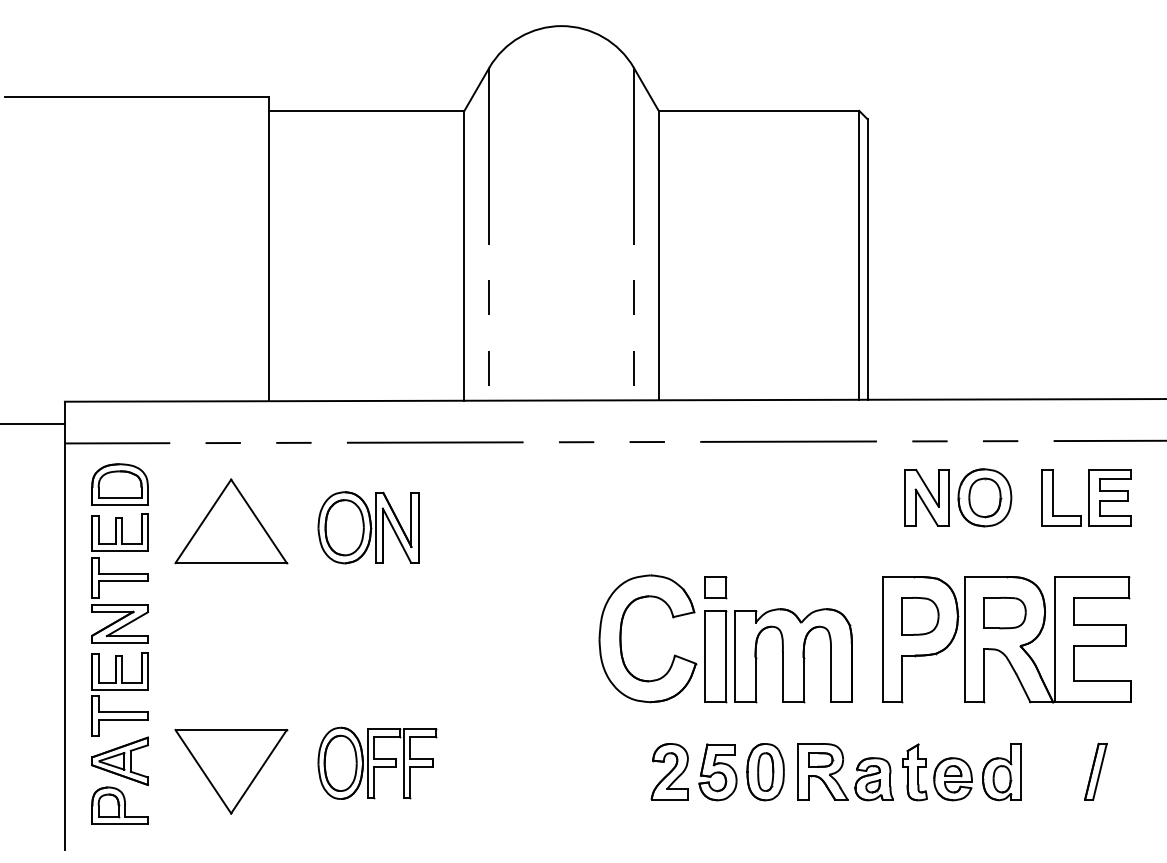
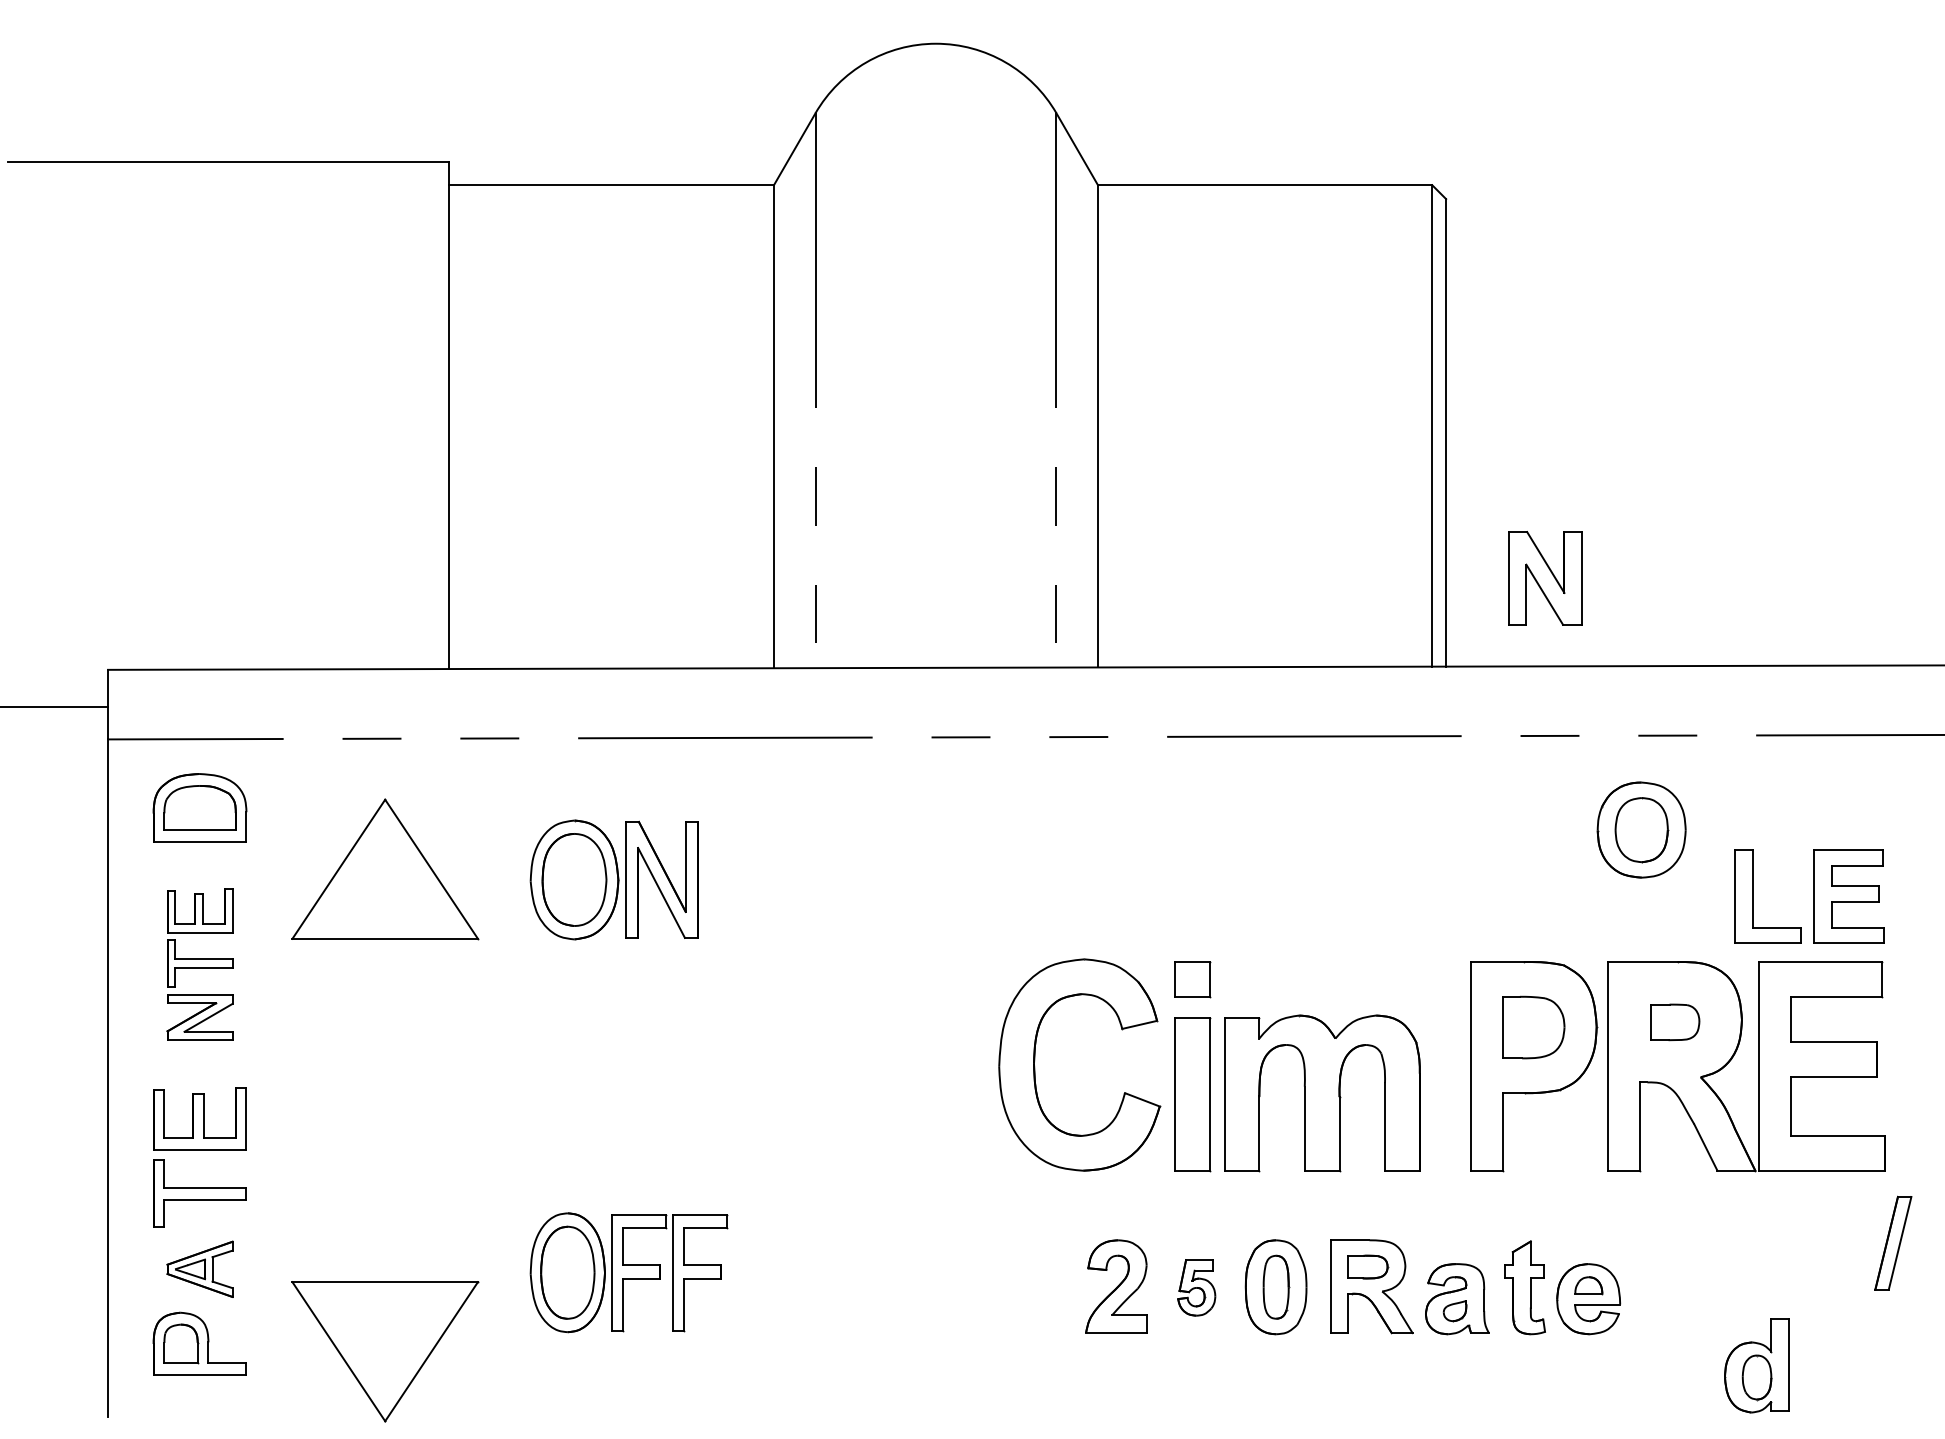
part: (926, 497) -> (1544, 577), moved
part: (1086, 497) -> (1809, 896), moved
part: (119, 578) -> (199, 964), size x0.7
part: (1004, 613) -> (1674, 1022), size x0.7
part: (119, 761) -> (199, 1269), size x0.7
part: (231, 771) -> (385, 1351), moved
part: (1095, 771) -> (1892, 1242), moved
part: (717, 772) -> (1195, 1287), size x0.6
part: (1001, 772) -> (1755, 1366), moved

